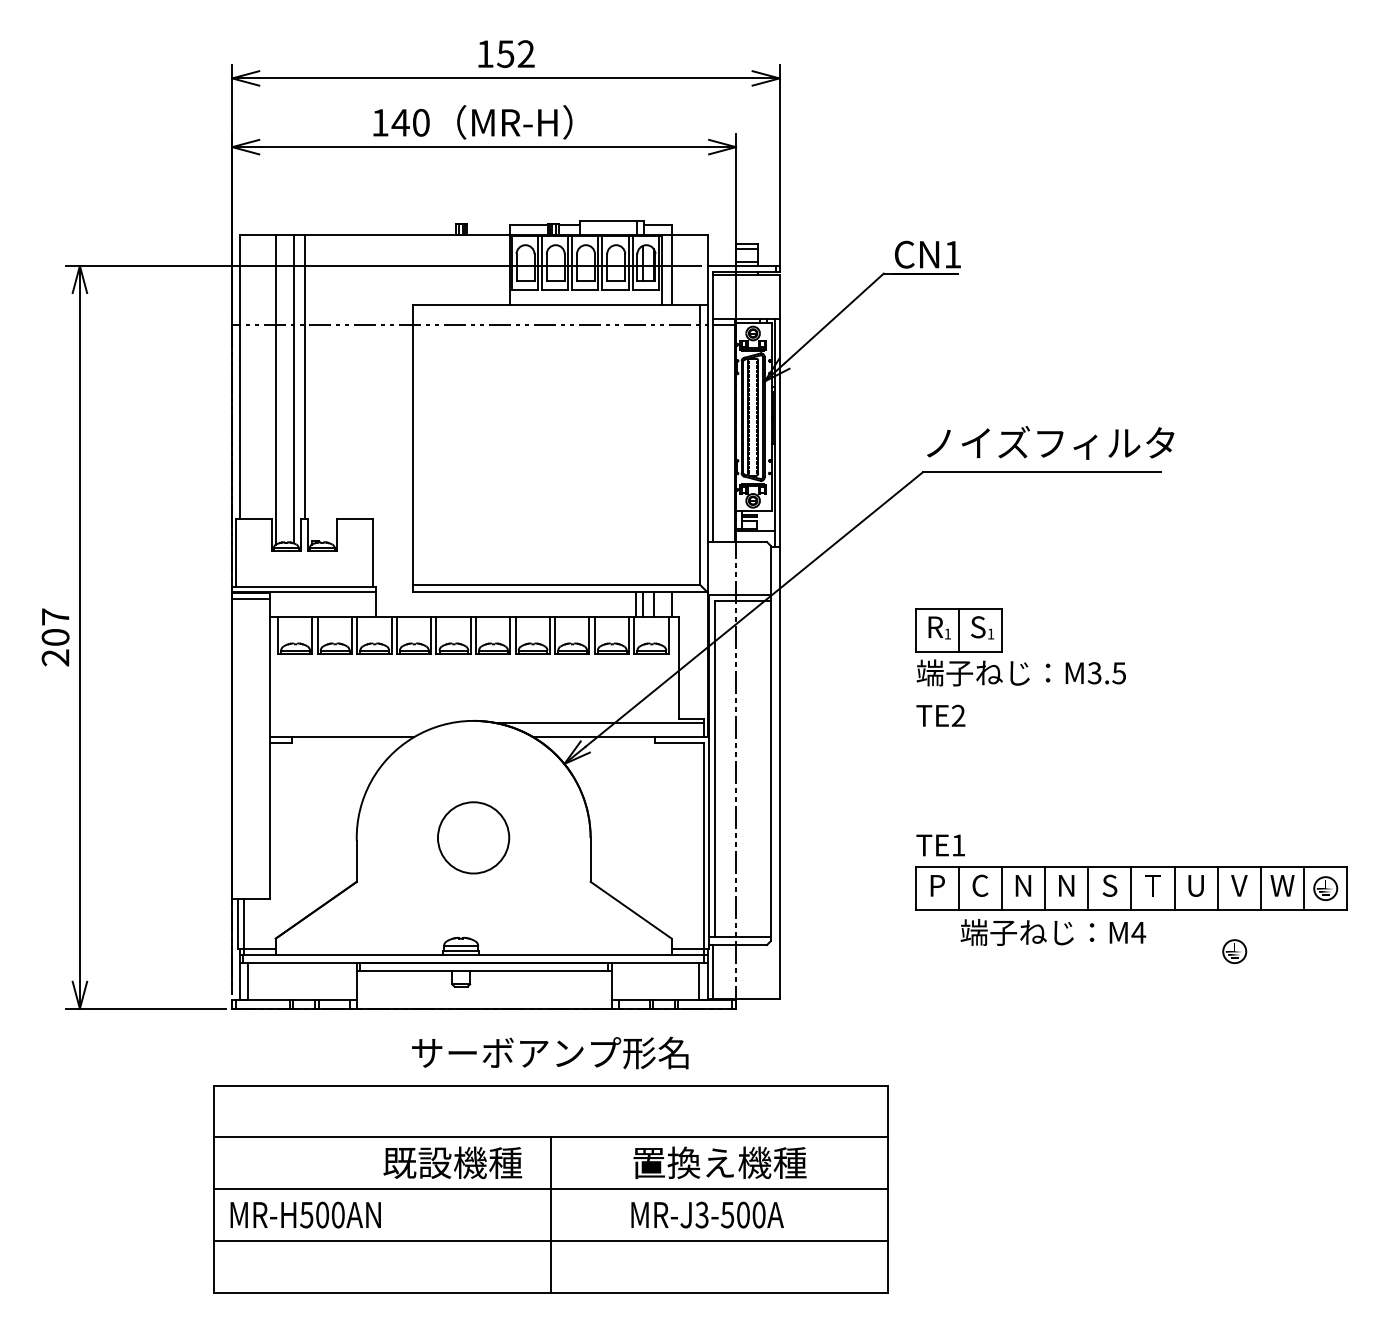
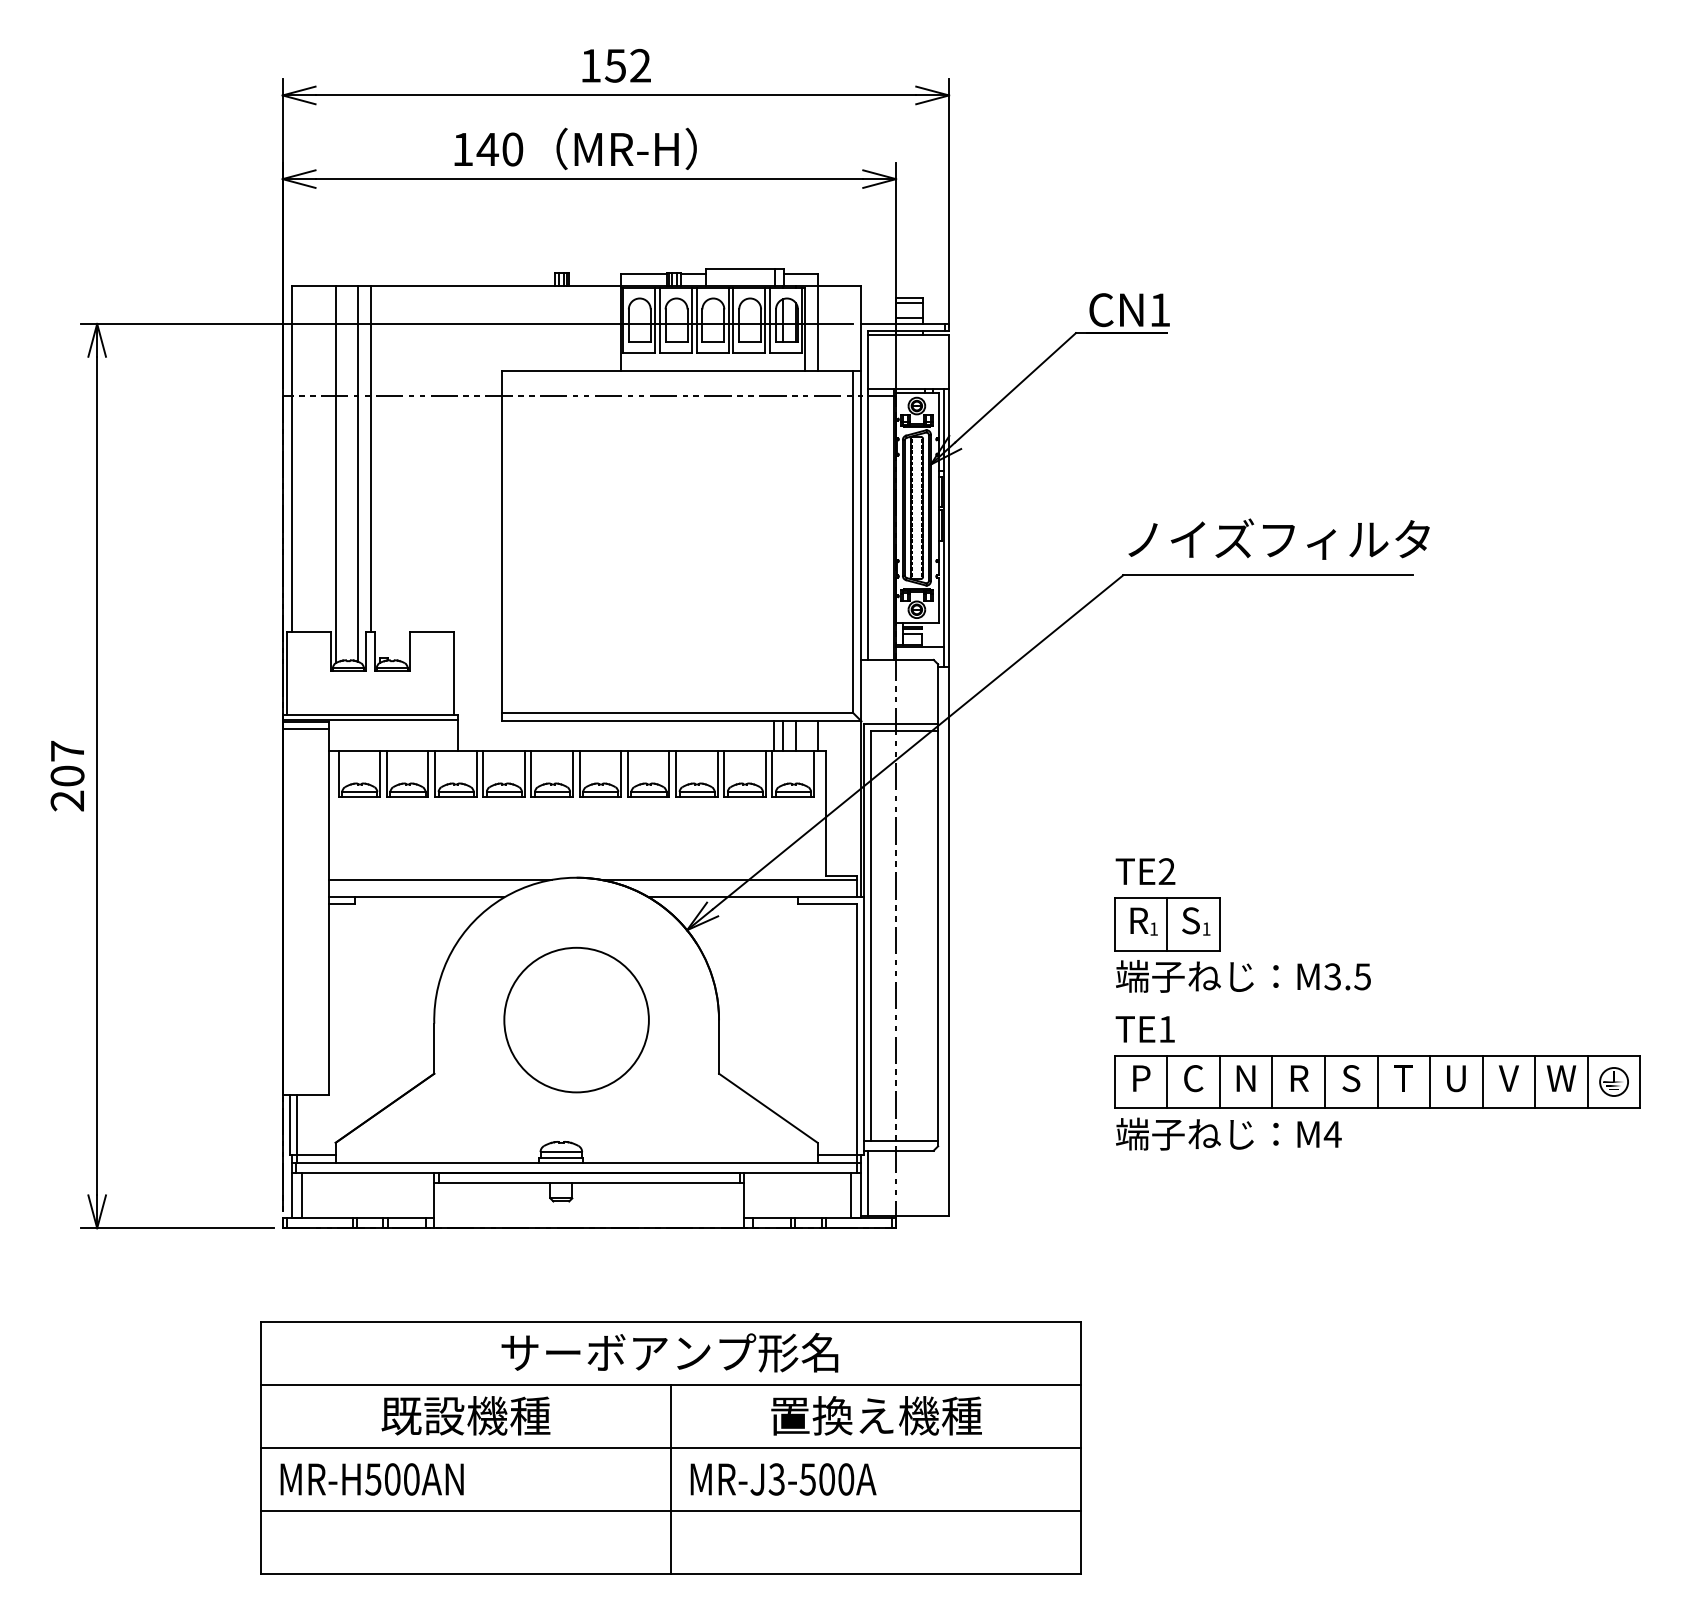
part: (1024, 662) -> (1247, 963), moved
line: (361, 722) -> (440, 879), added
circle: (473, 837) -> (576, 1019), size x1.67
text: (1066, 885) -> (1298, 1078), N -> R
text: (1053, 932) -> (1229, 1134), moved
part: (1234, 951) -> (1503, 1158), removed
text: (550, 1052) -> (670, 1352), moved
text: (452, 1162) -> (465, 1415), moved
text: (707, 1214) -> (783, 1478), moved

